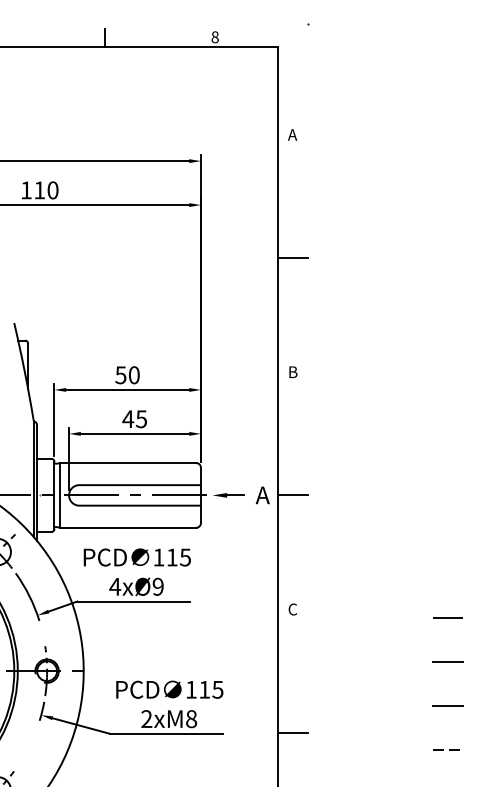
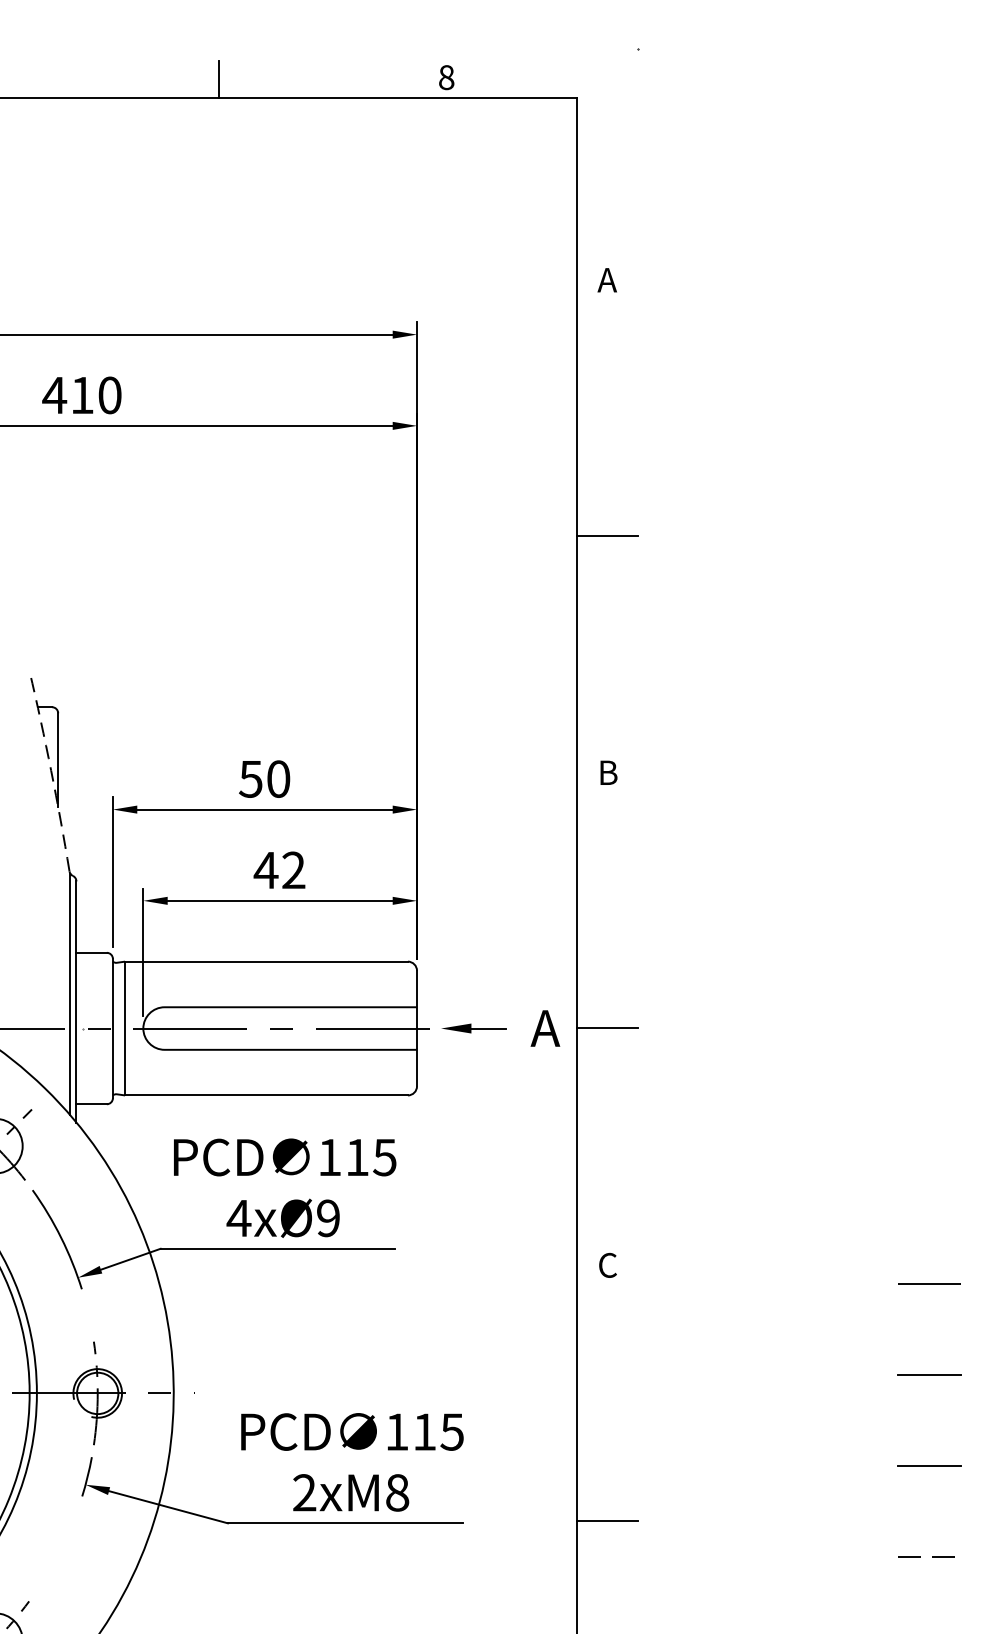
text: (26, 190) -> (54, 395), 110 -> 410
arc: (24, 371) -> (50, 771), solid -> dashed
text: (141, 419) -> (293, 870), 45 -> 42

